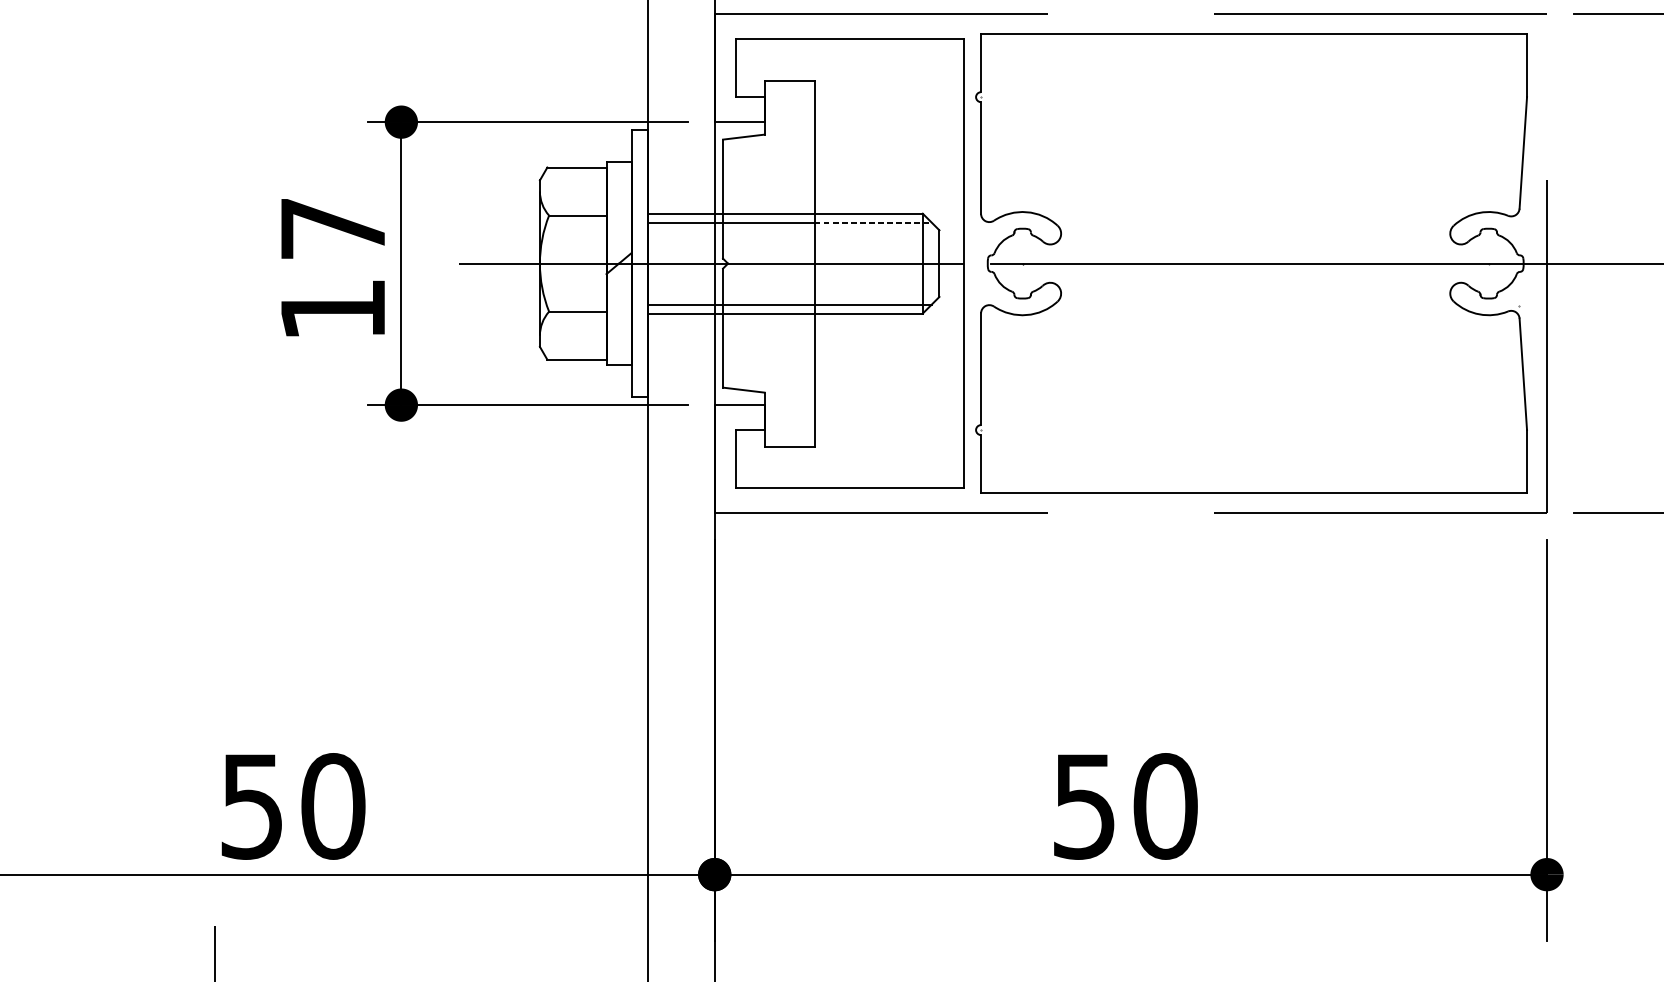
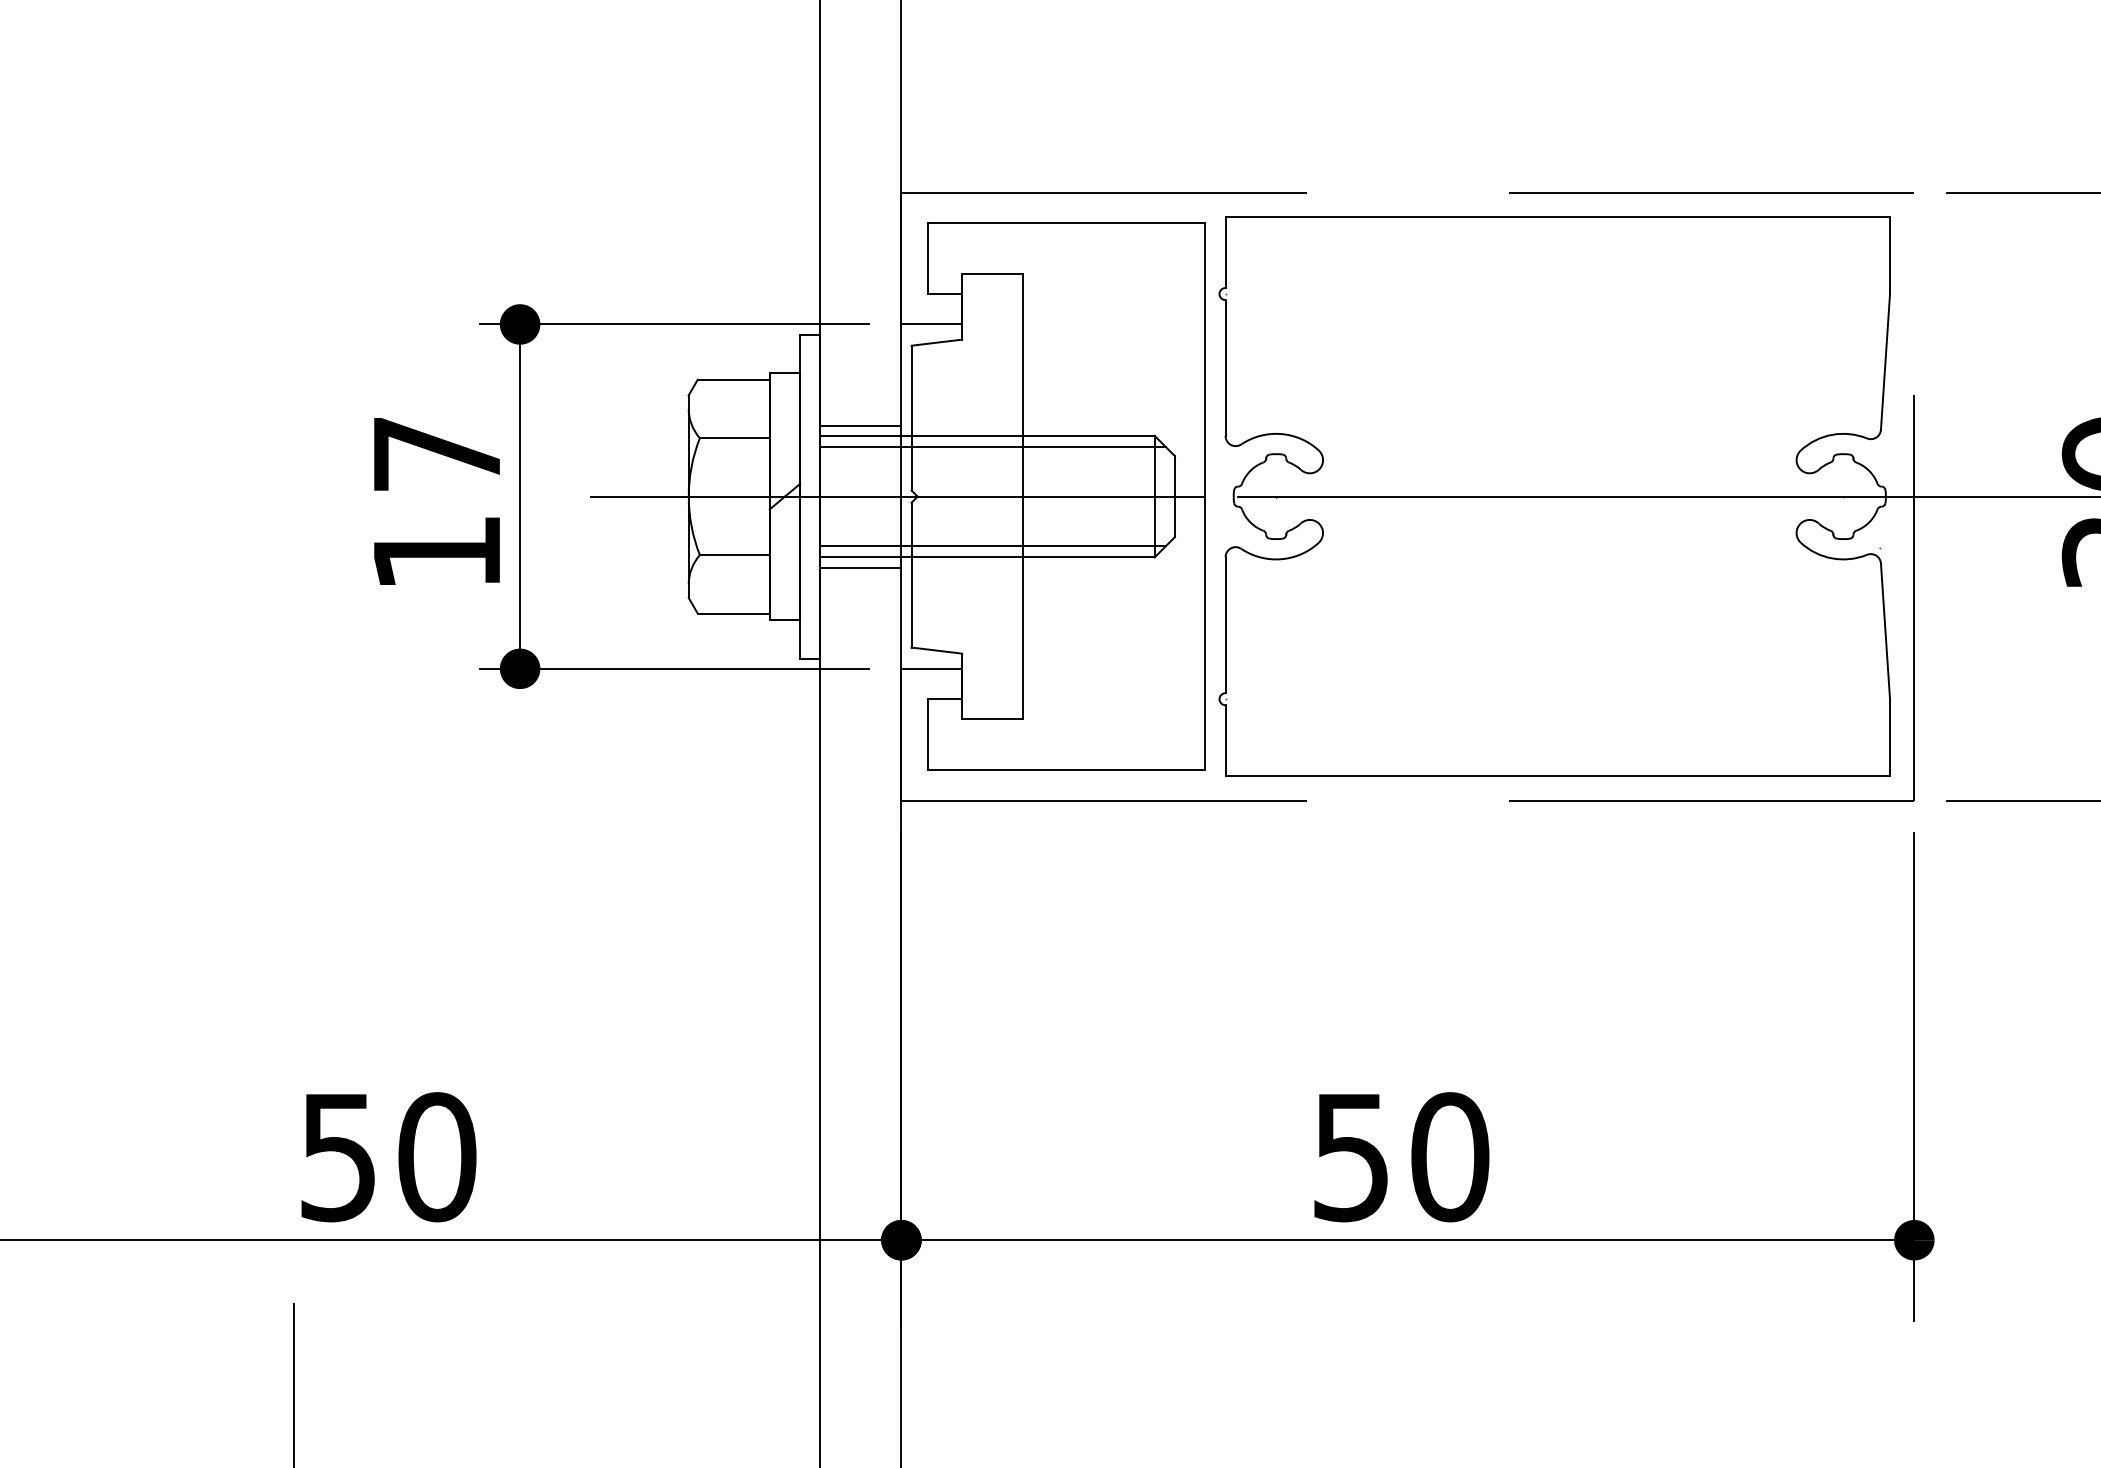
line: (681, 205) -> (860, 425), added
line: (873, 222) -> (1094, 446), dashed -> solid
line: (681, 321) -> (860, 567), added

